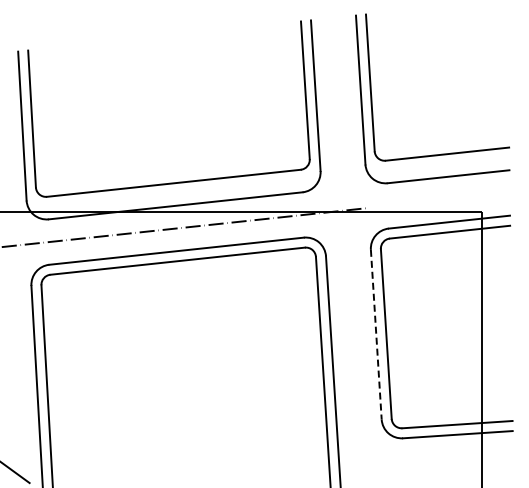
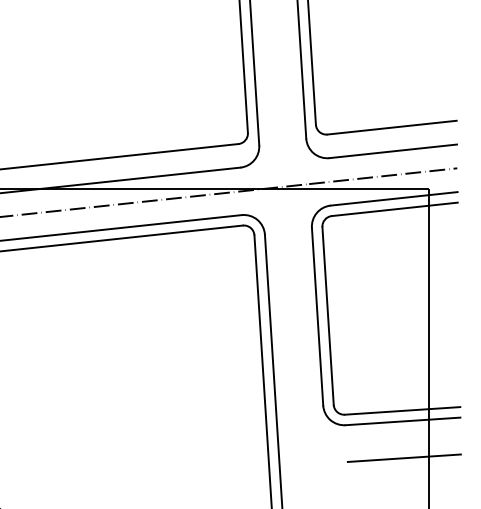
line: (438, 200) -> (382, 176), added
line: (376, 335) -> (317, 317), dashed -> solid
line: (459, 469) -> (404, 457), added

